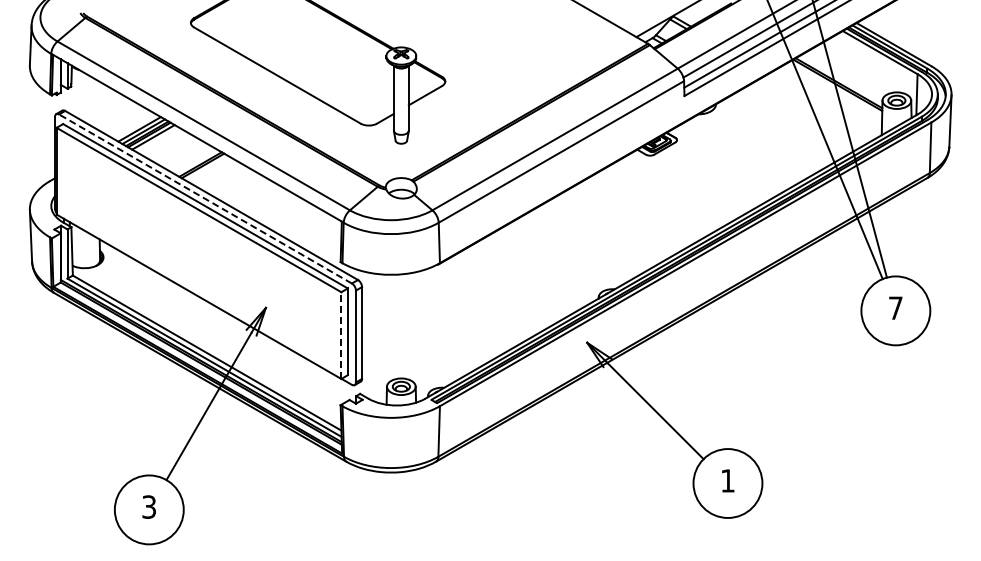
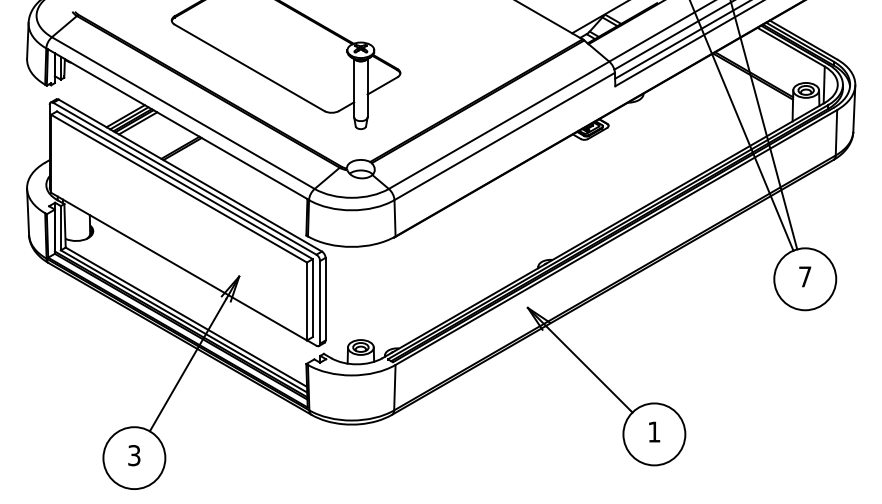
line: (205, 198) -> (184, 178), dashed -> solid
line: (341, 335) -> (307, 301), dashed -> solid

